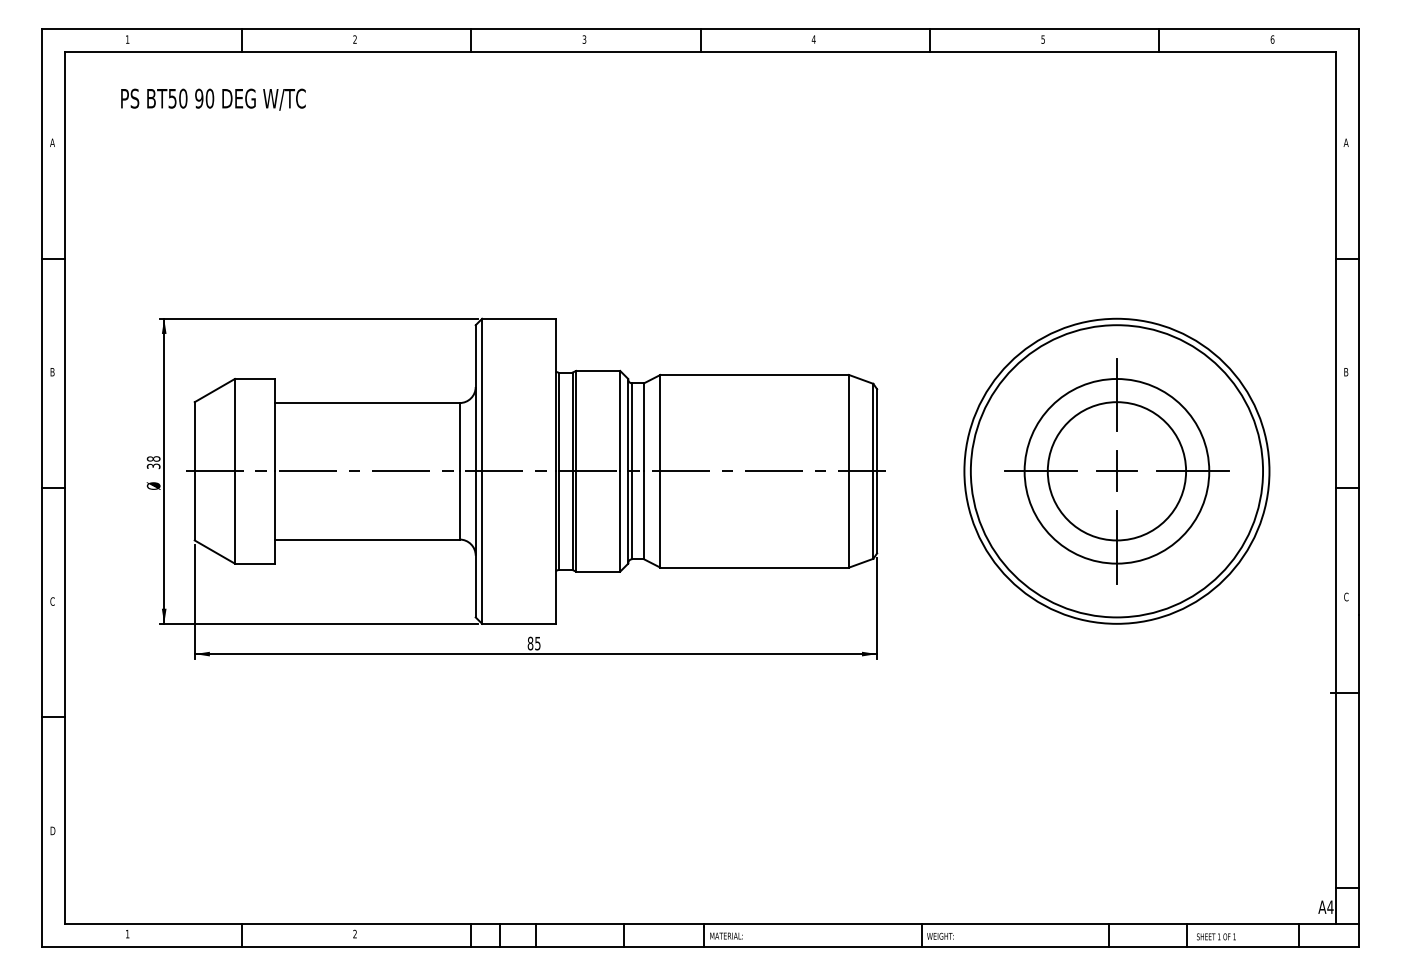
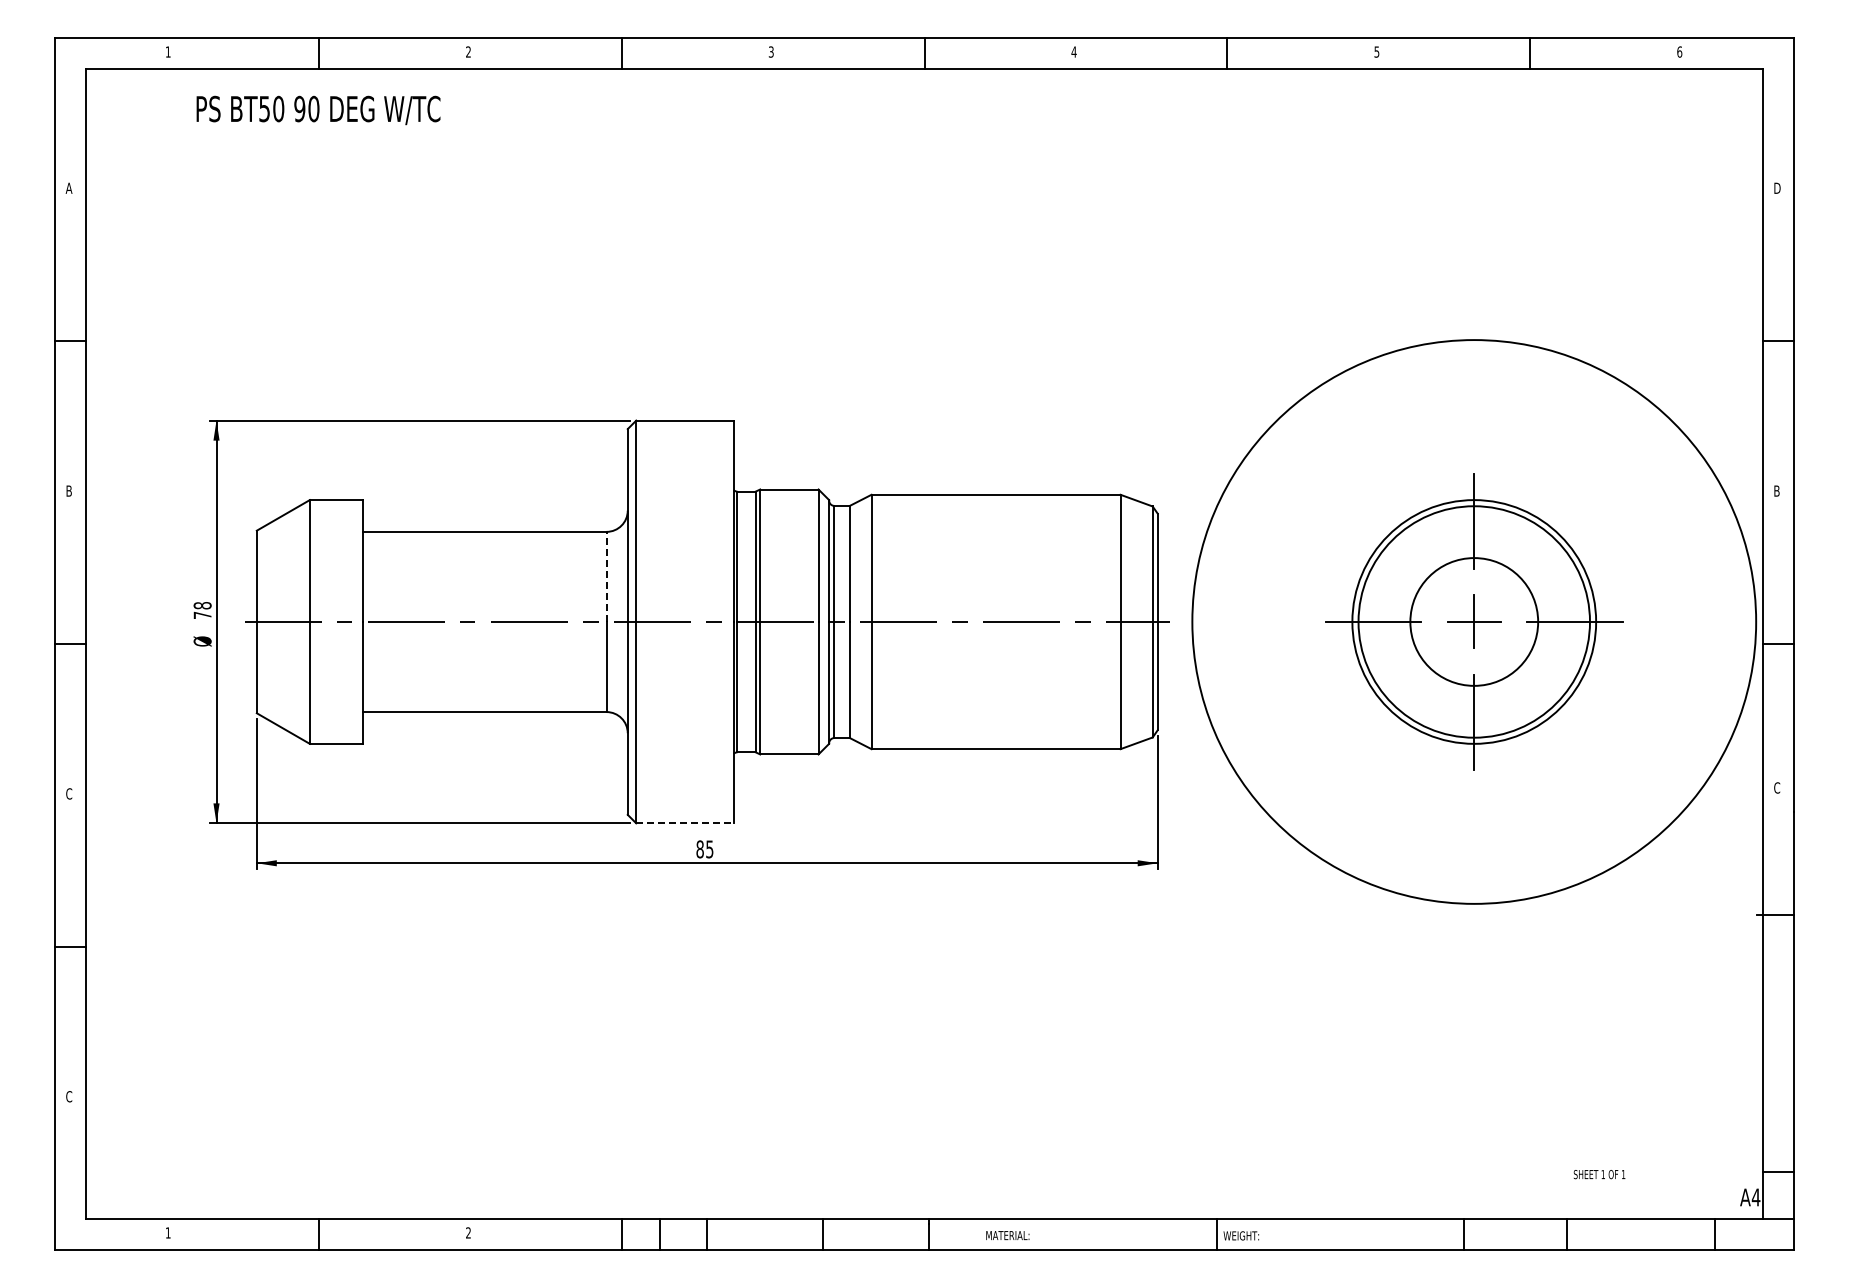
text: (213, 99) -> (318, 110), moved
text: (1345, 142) -> (1776, 187), A -> D
line: (459, 436) -> (606, 576), solid -> dashed
text: (153, 466) -> (202, 615), 38 -> 78
circle: (1116, 470) -> (1473, 621), size x0.7
circle: (1116, 470) -> (1473, 621), size x1.4
circle: (1117, 470) -> (1474, 621), size x0.6
line: (519, 623) -> (685, 823), solid -> dashed
text: (52, 830) -> (69, 1096), D -> C
text: (726, 936) -> (1007, 1235), moved
text: (1216, 936) -> (1599, 1174), moved

